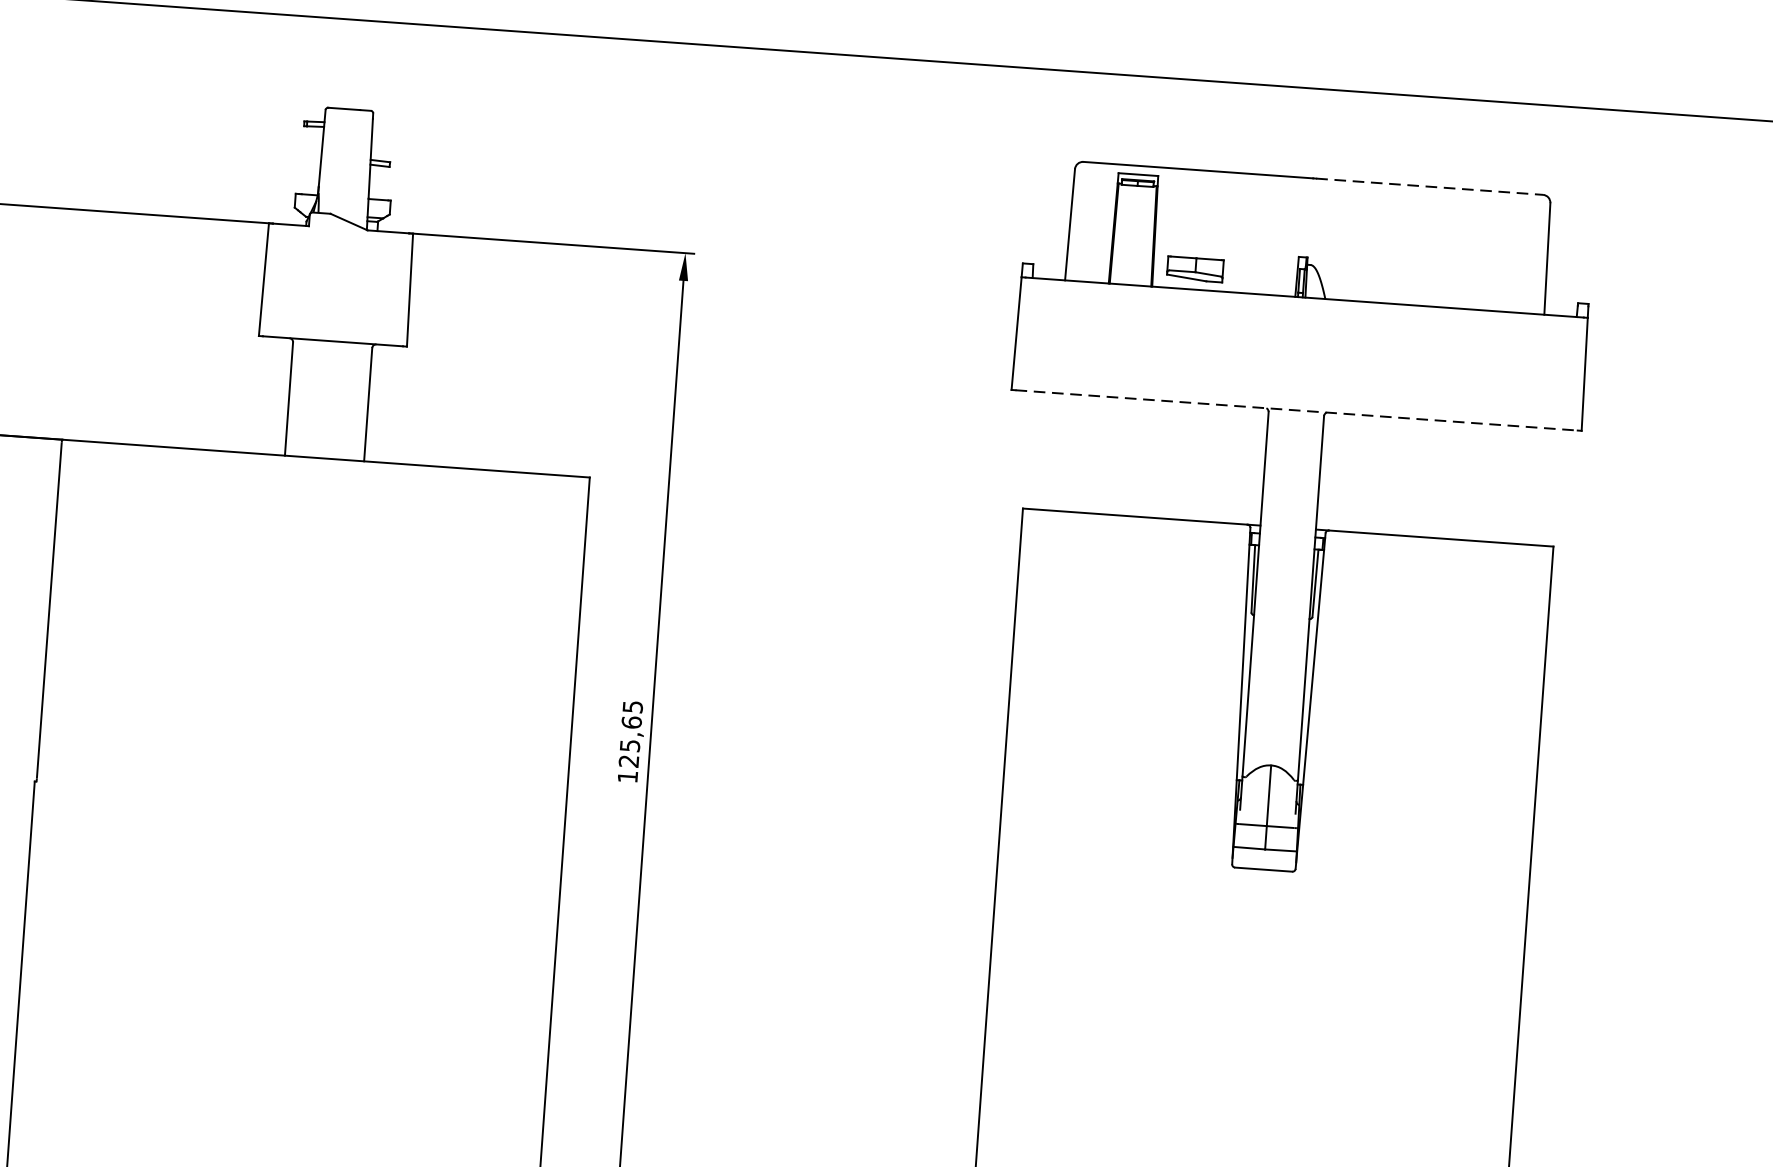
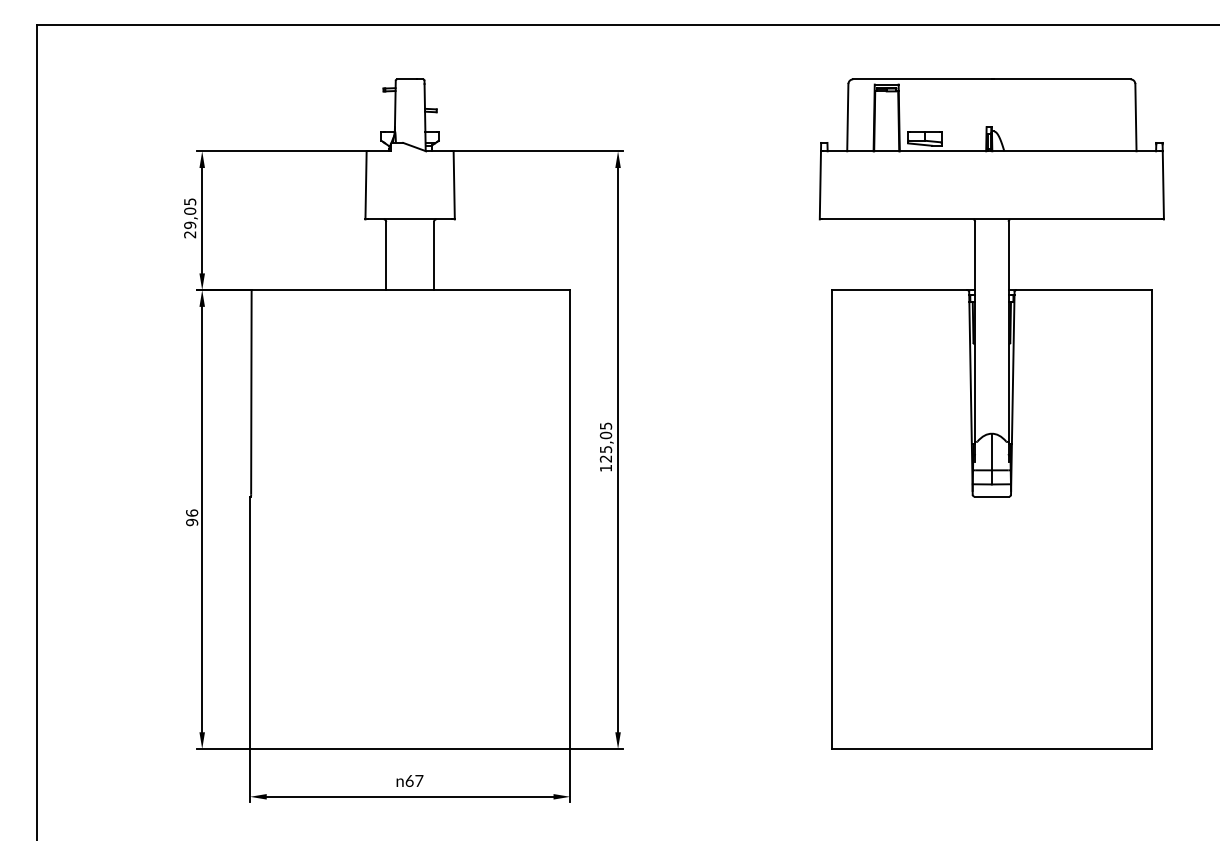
line: (1430, 187) -> (1062, 79), dashed -> solid
line: (1295, 410) -> (991, 219), dashed -> solid
text: (631, 720) -> (605, 434), 125,65 -> 125,05

